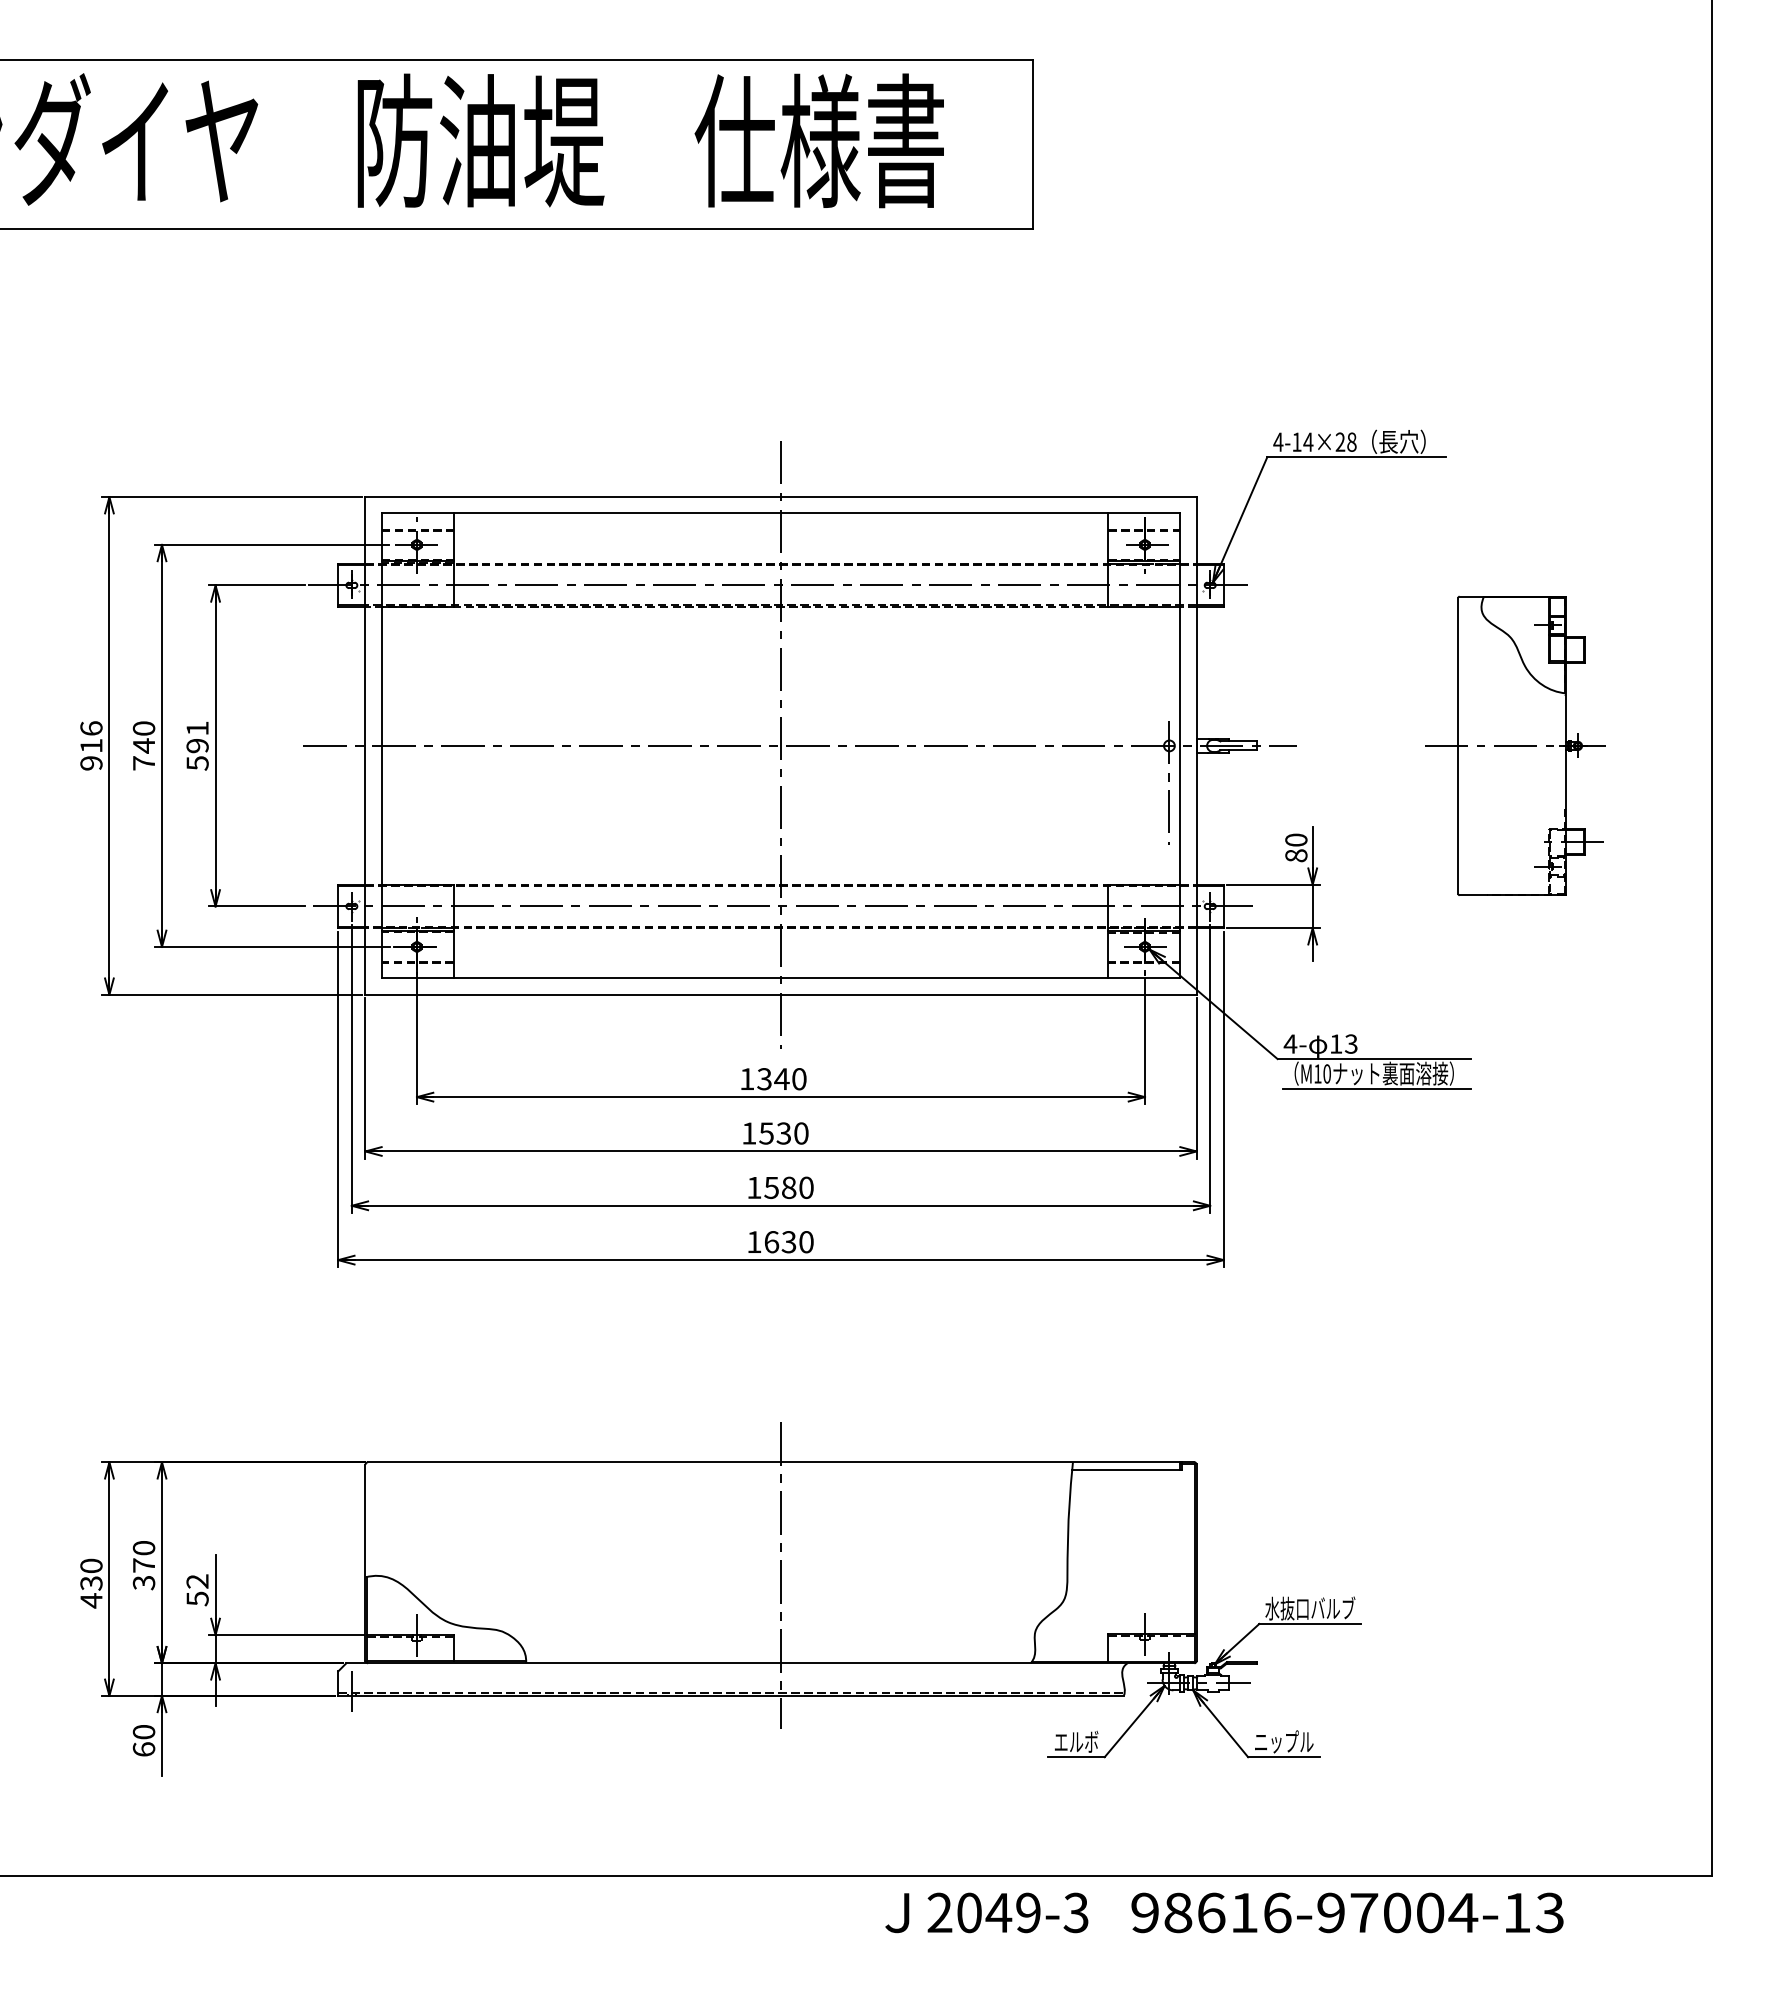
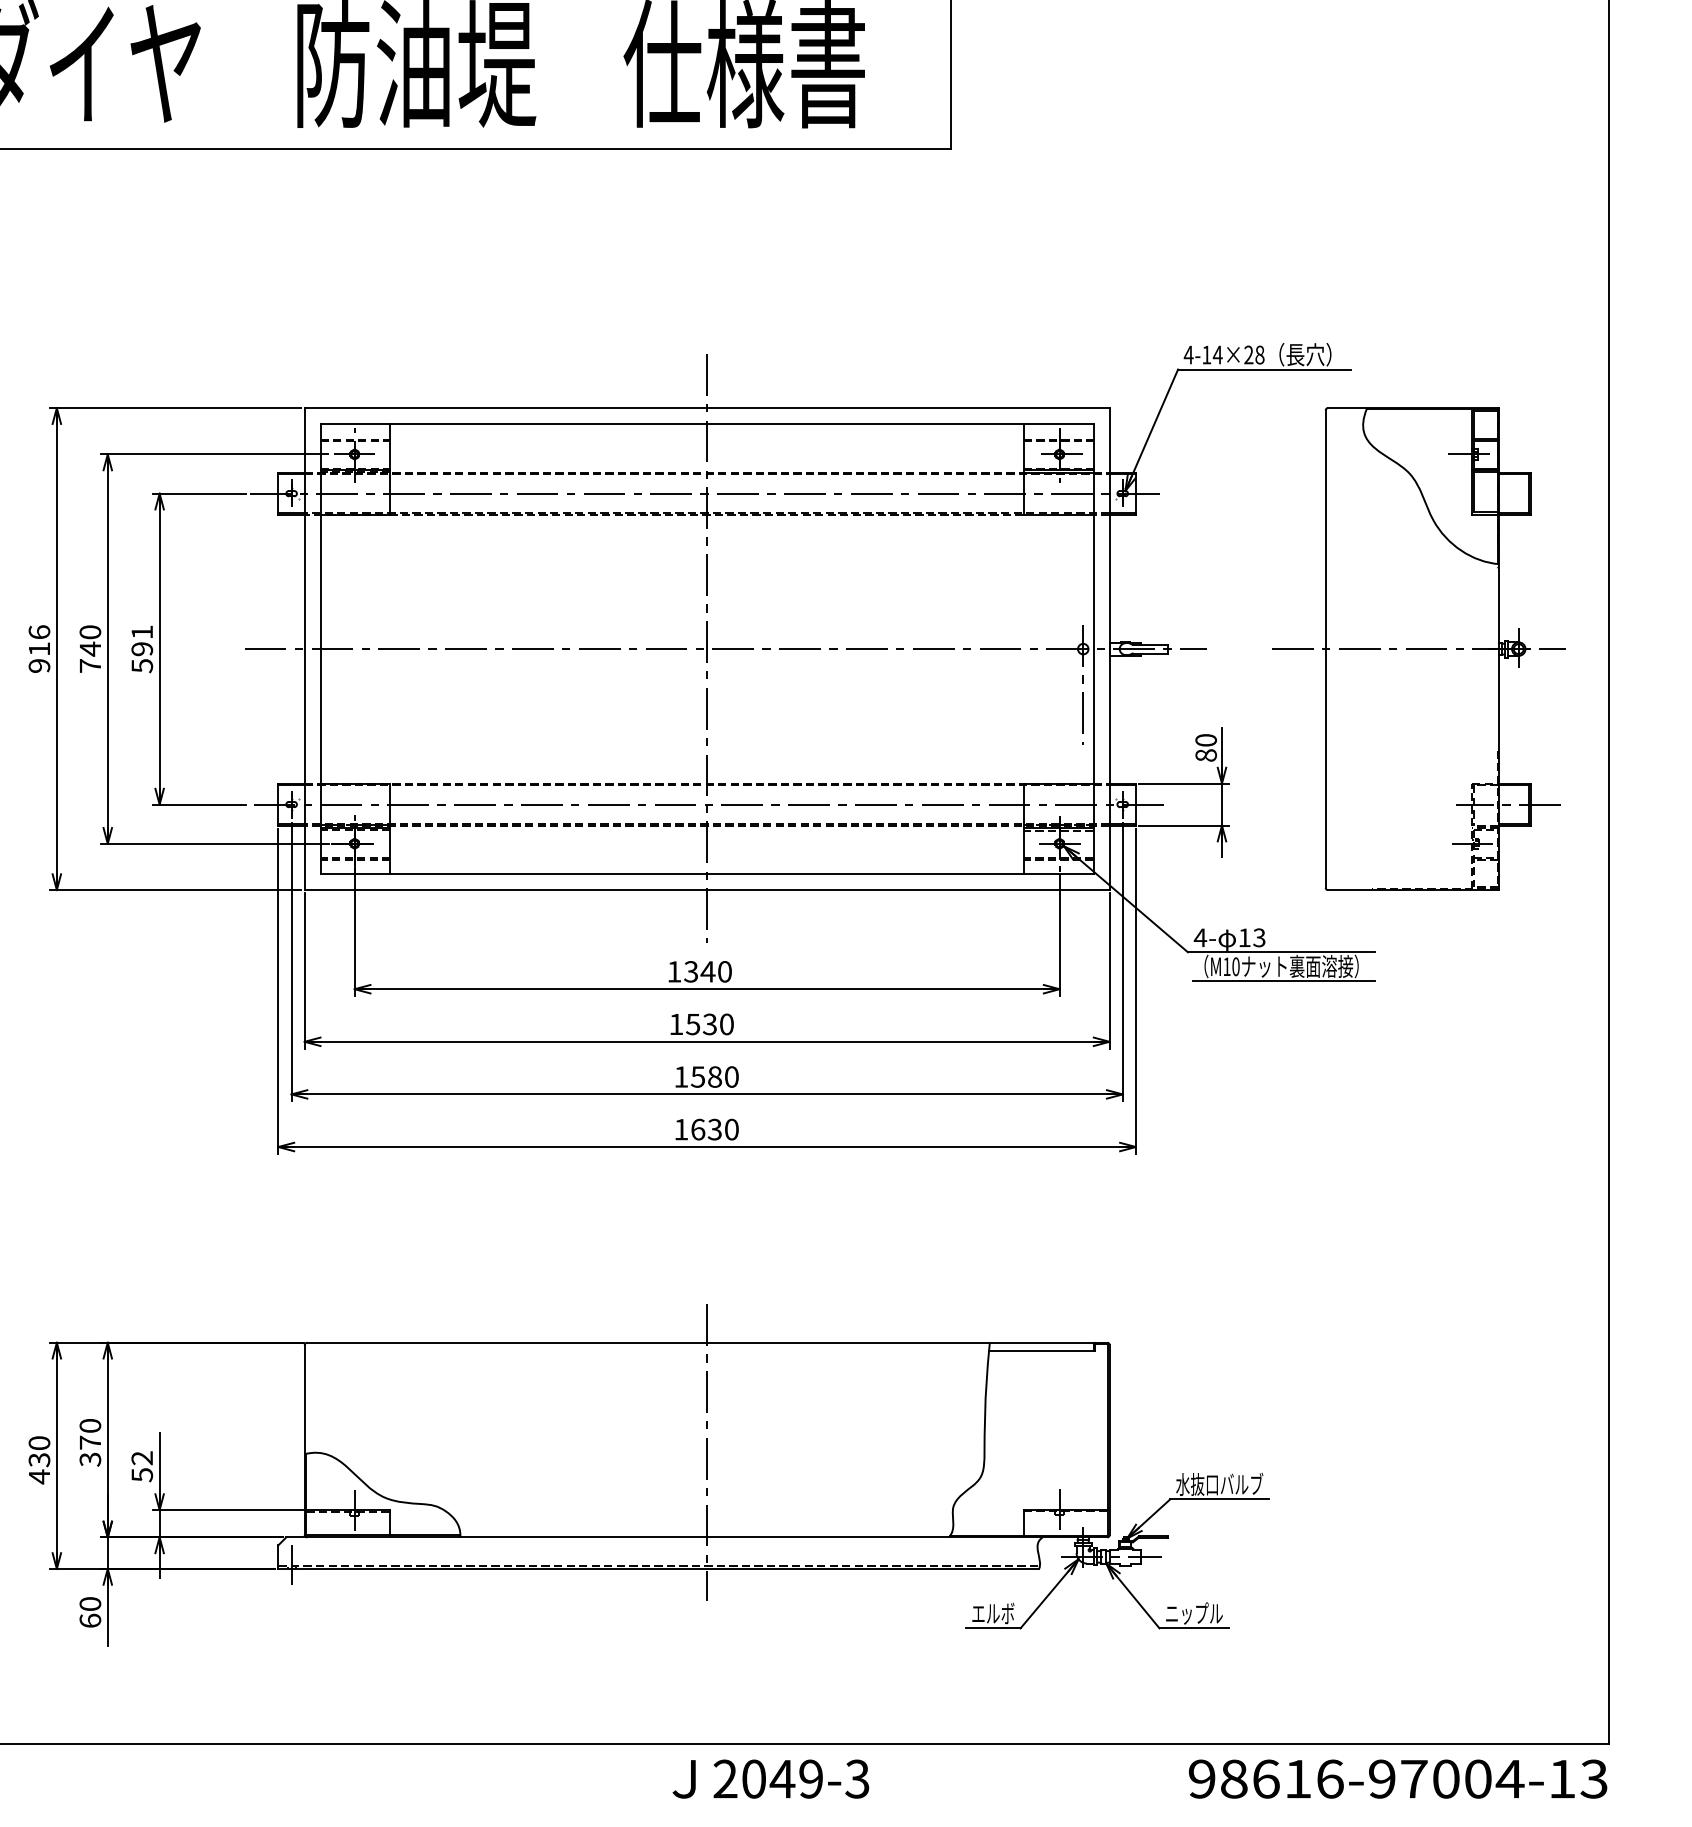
part: (1515, 745) -> (1418, 648), size x1.67
text: (986, 1912) -> (770, 1778), moved
text: (1347, 1912) -> (1398, 1778), moved

